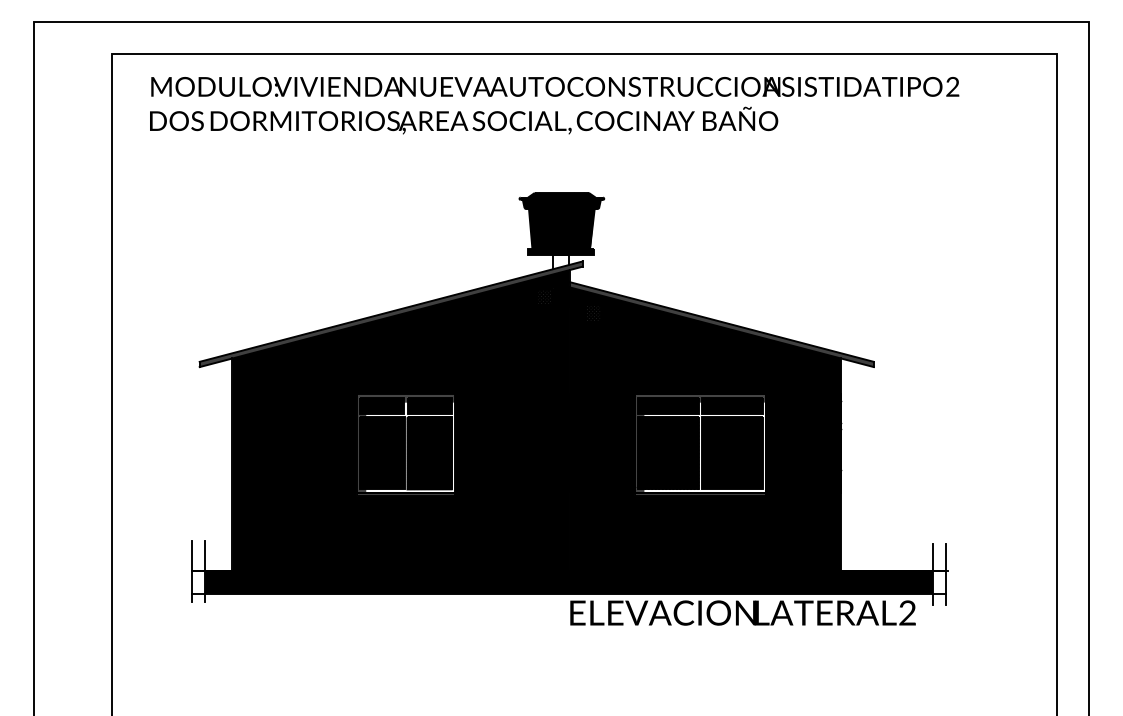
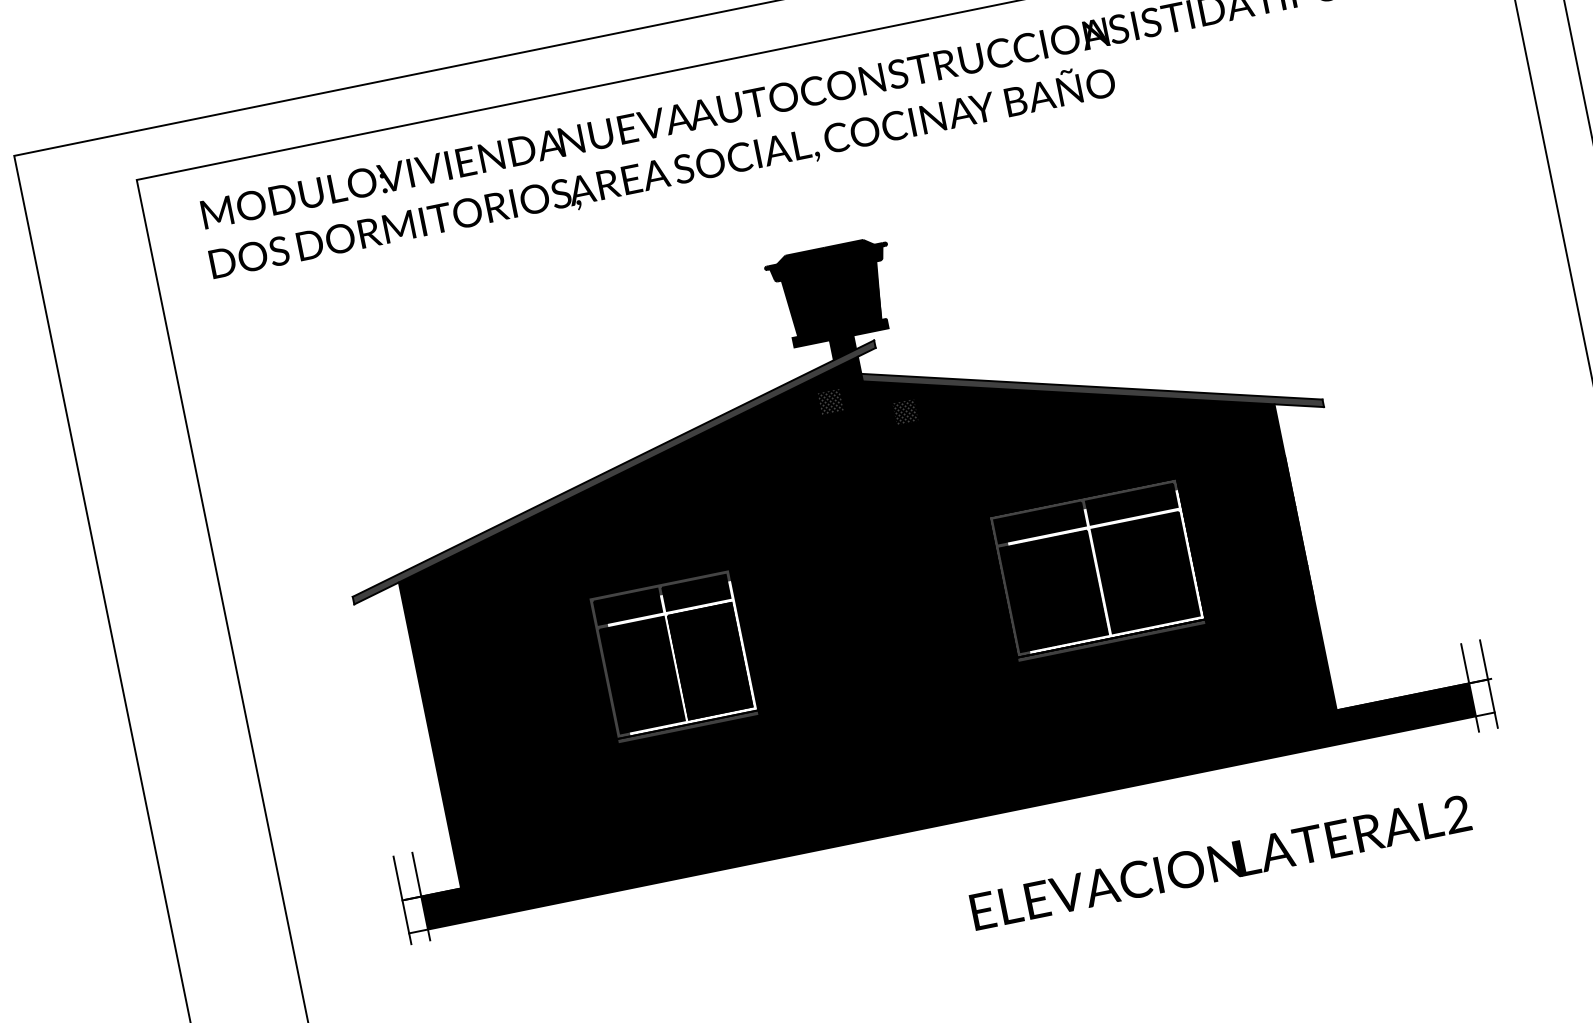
fill: (560, 262) -> (842, 348), added
text: (742, 612) -> (1219, 861), moved

